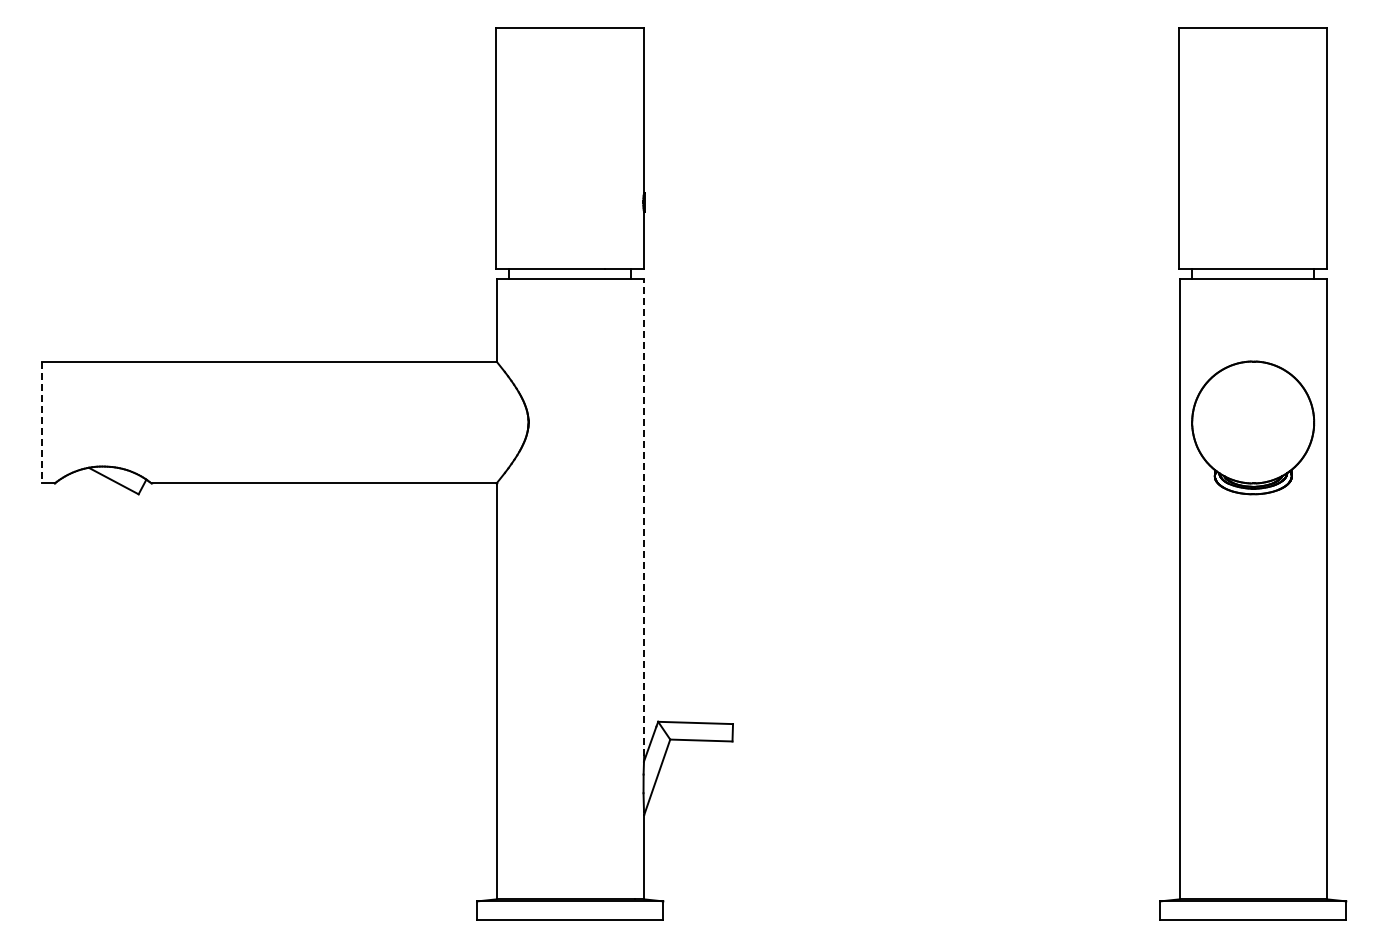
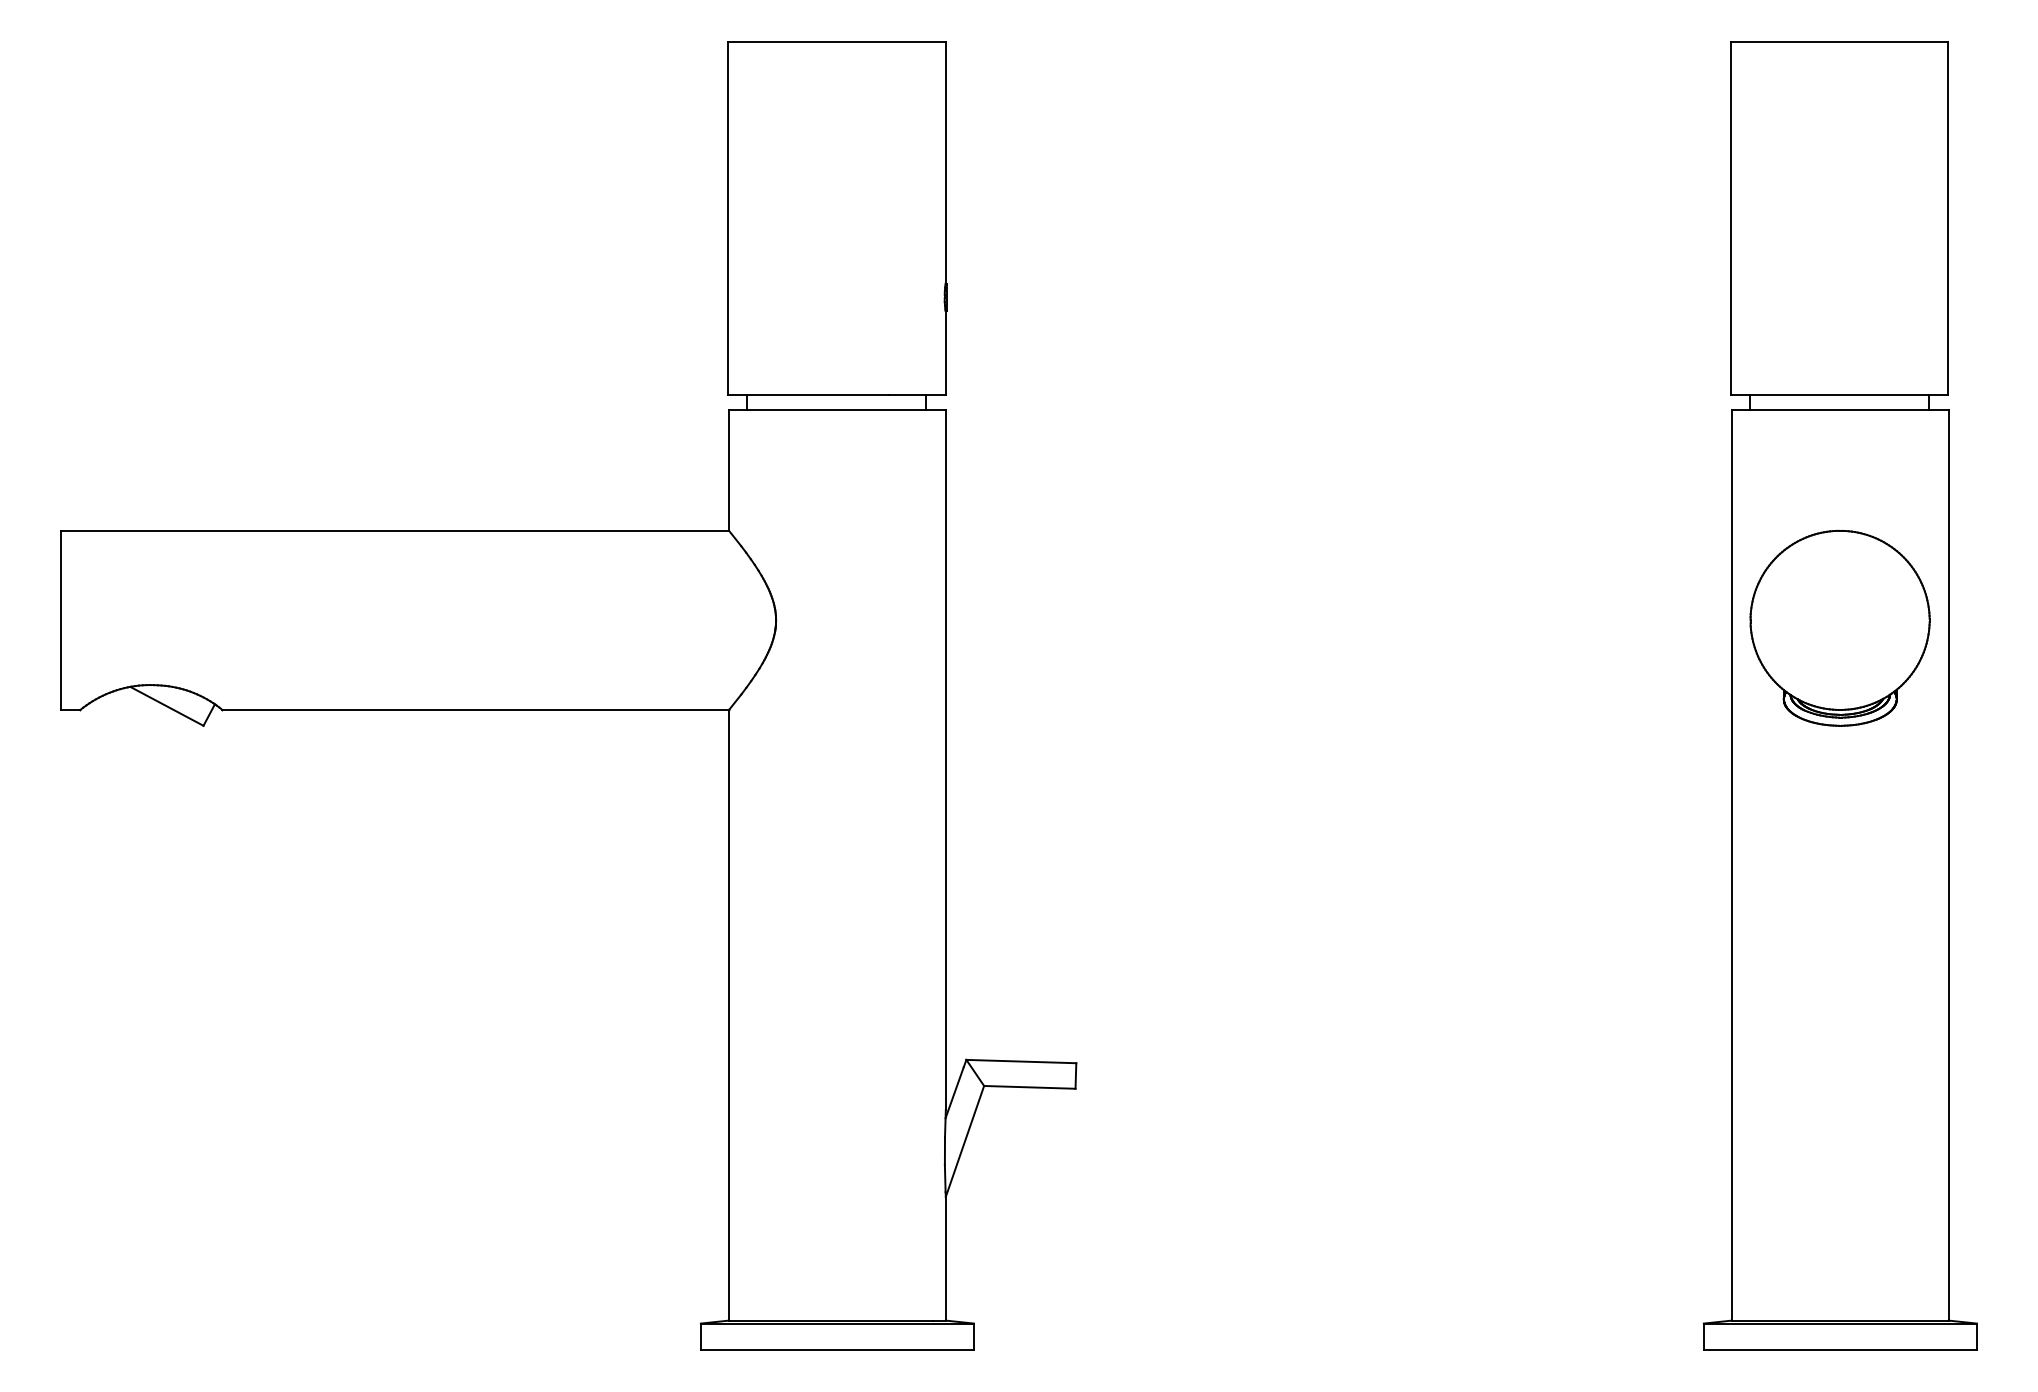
line: (41, 422) -> (60, 620), dashed -> solid
line: (644, 517) -> (946, 759), dashed -> solid

